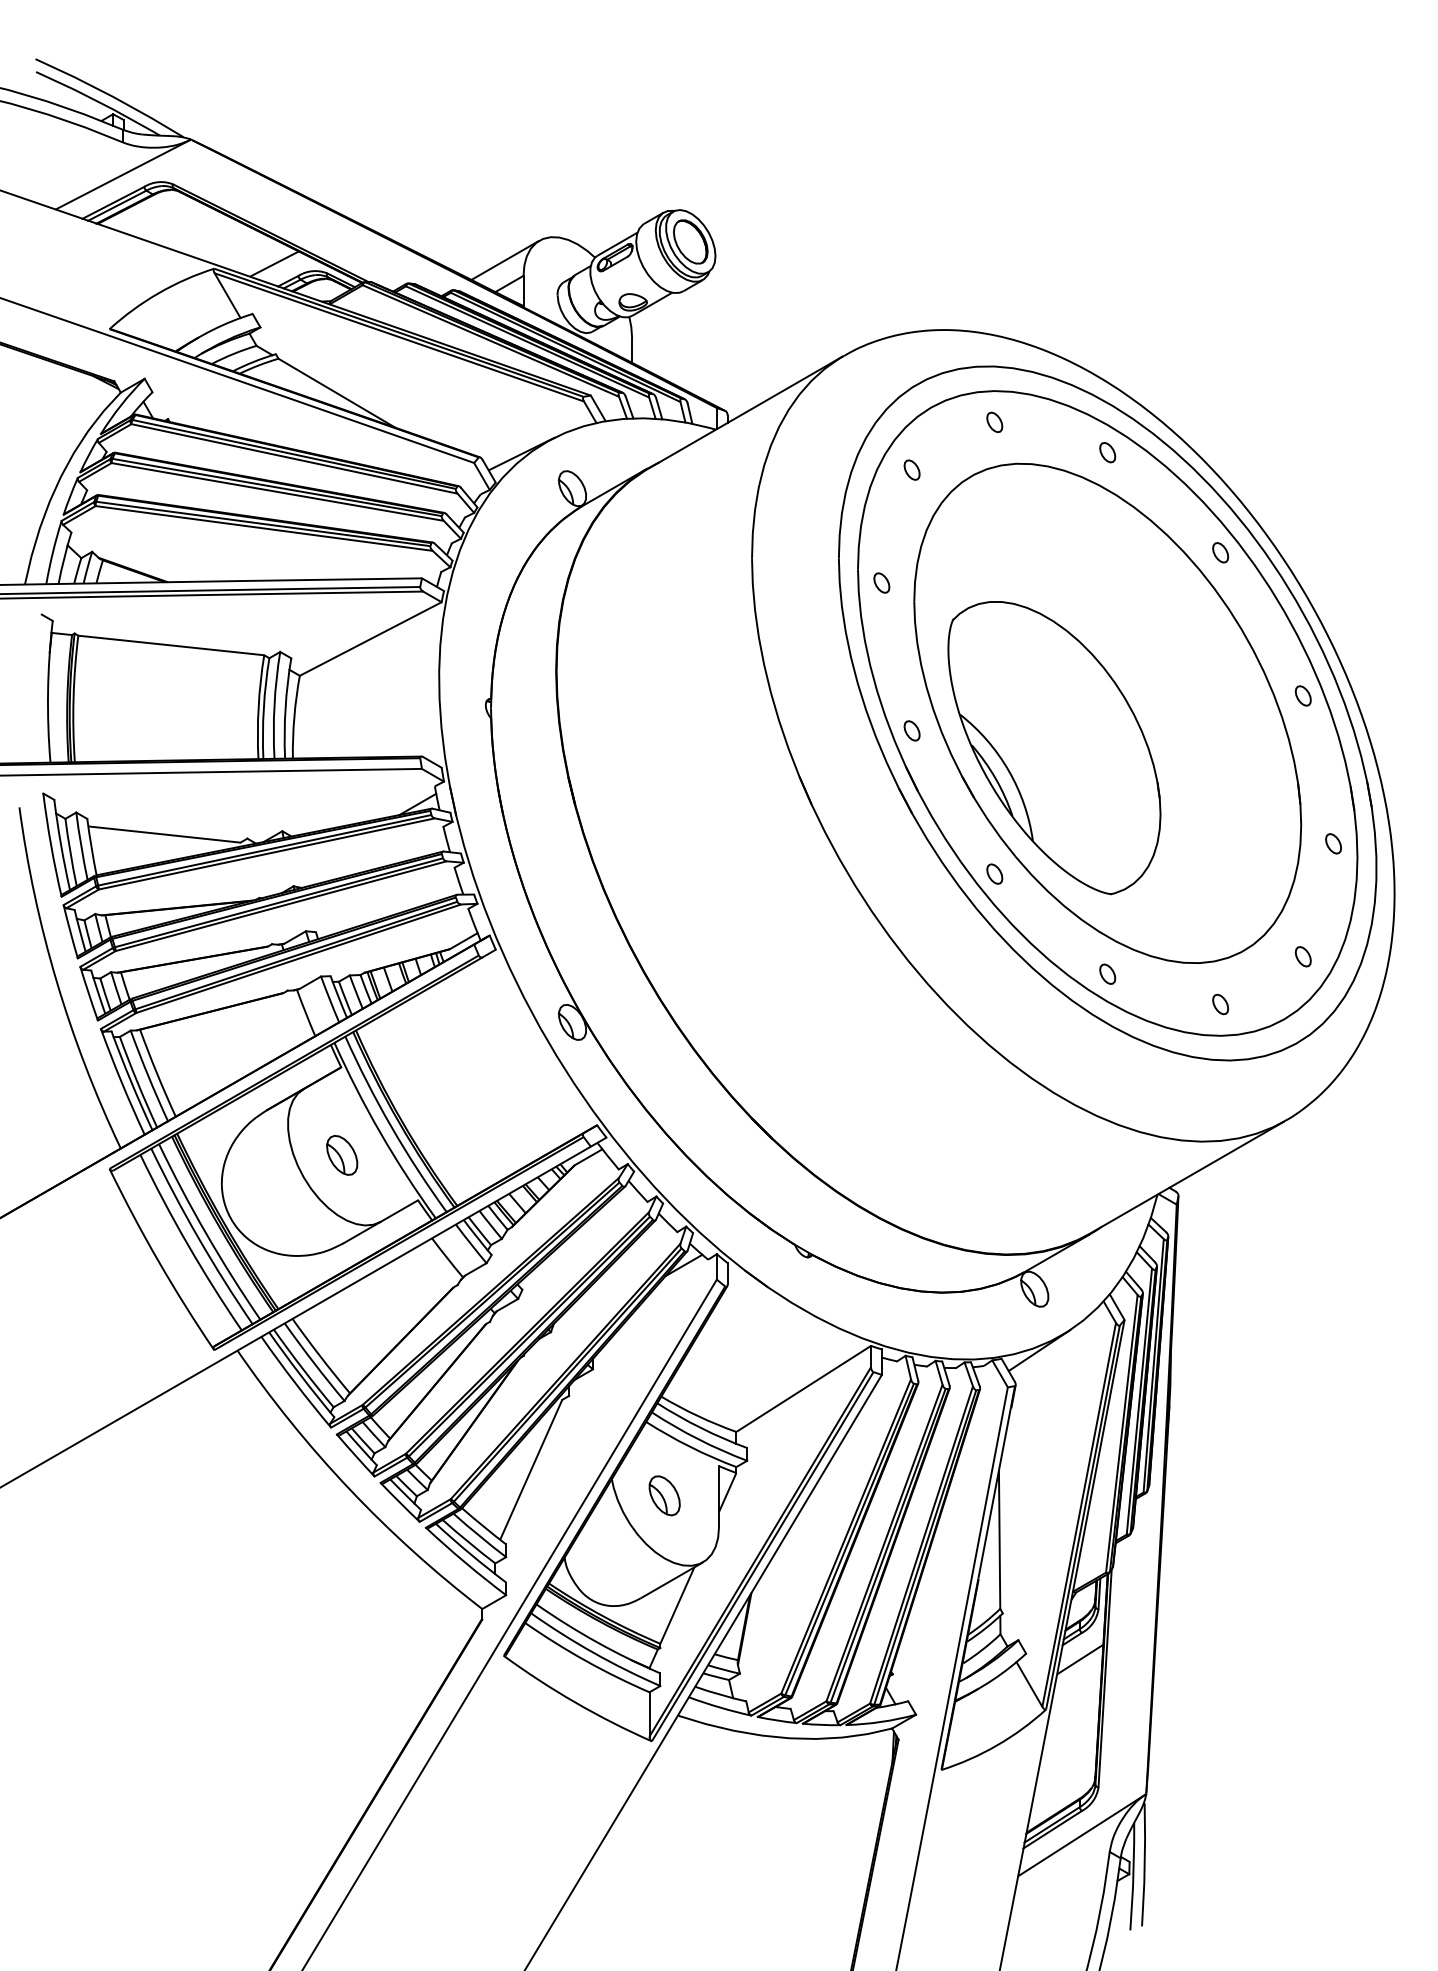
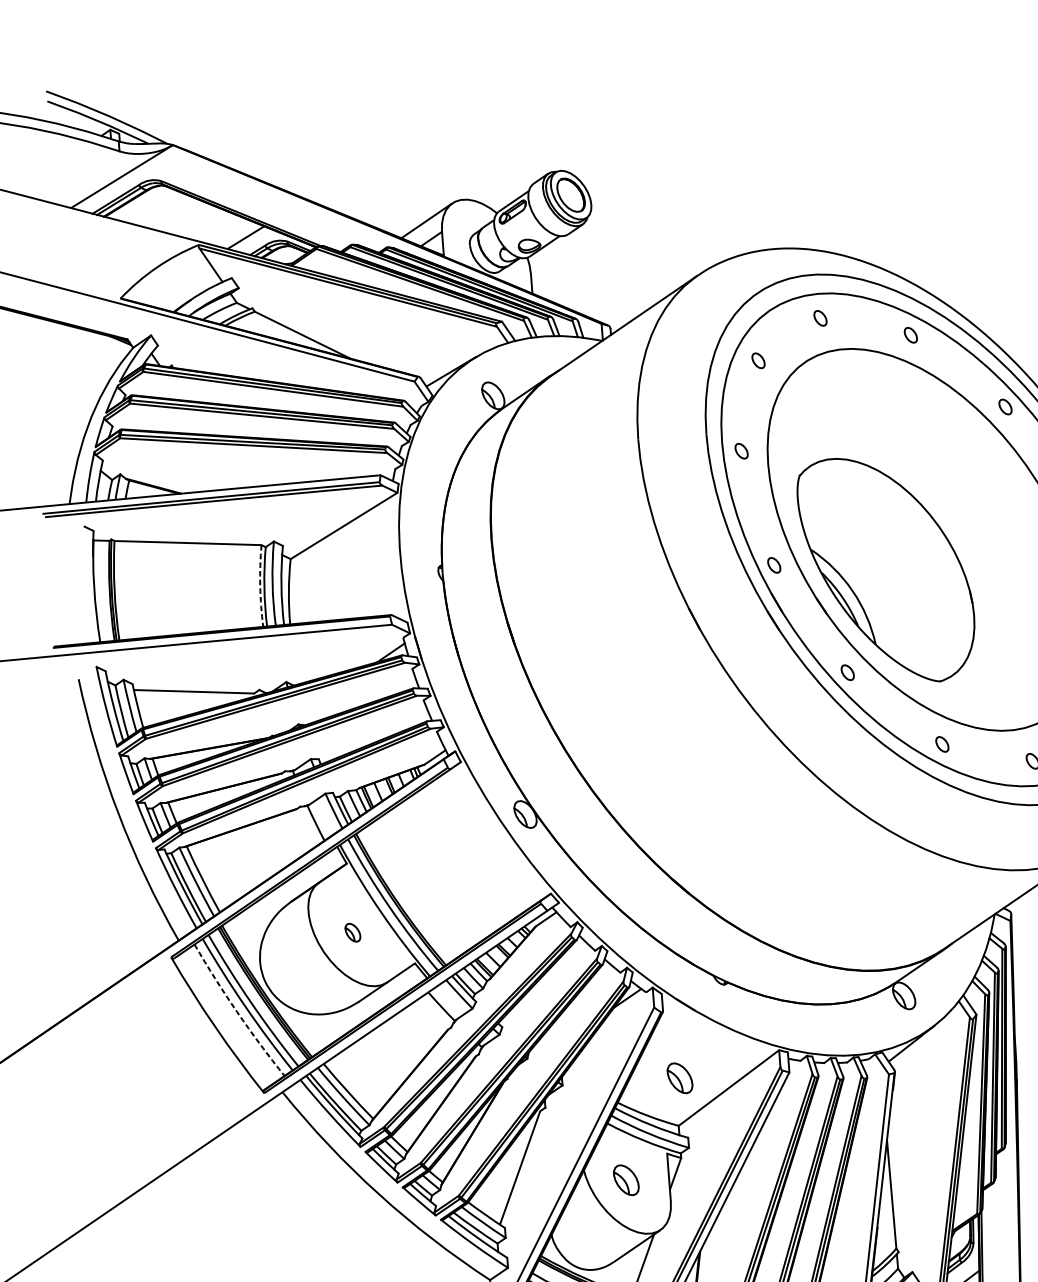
arc: (258, 707) -> (260, 586), solid -> dashed
part: (342, 1155) -> (353, 932), size x0.6
arc: (187, 1244) -> (236, 1011), solid -> dashed
part: (742, 1371) -> (679, 1078), added

